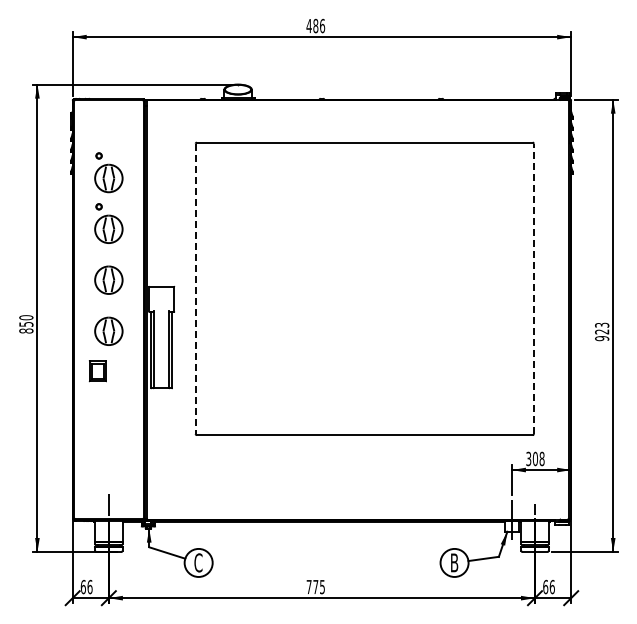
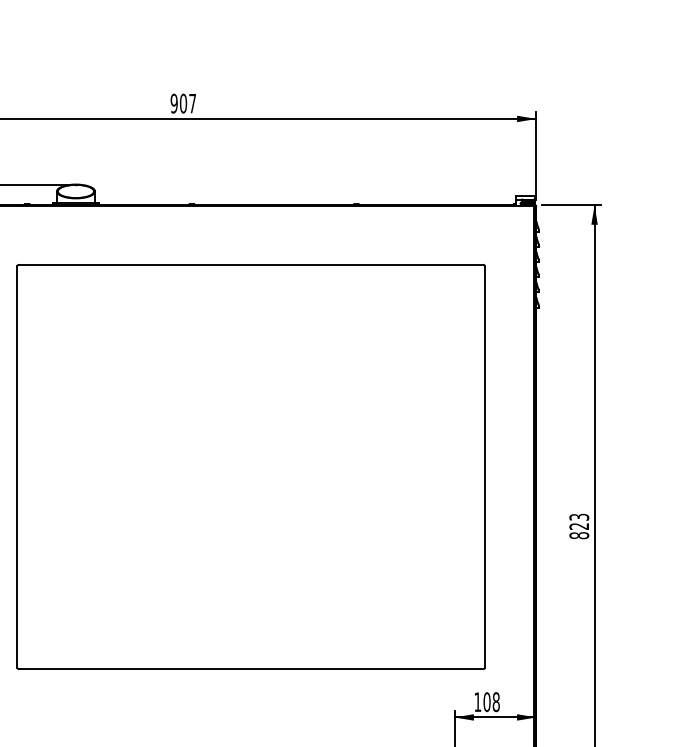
text: (315, 25) -> (183, 102), 486 -> 907
line: (533, 288) -> (484, 466), dashed -> solid
line: (195, 289) -> (17, 467), dashed -> solid
text: (602, 338) -> (579, 535), 923 -> 823
text: (528, 458) -> (477, 701), 308 -> 108

